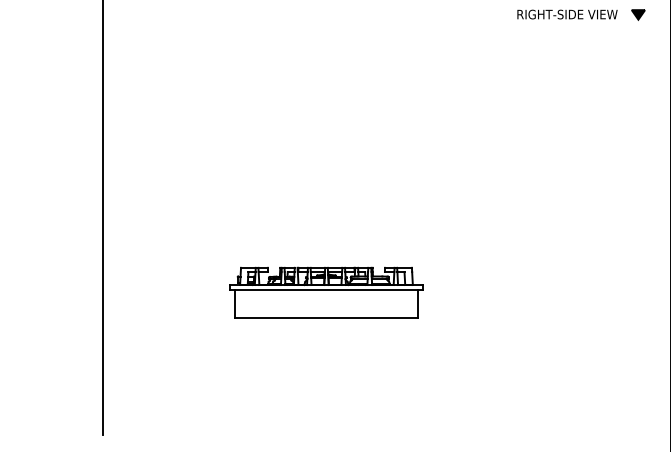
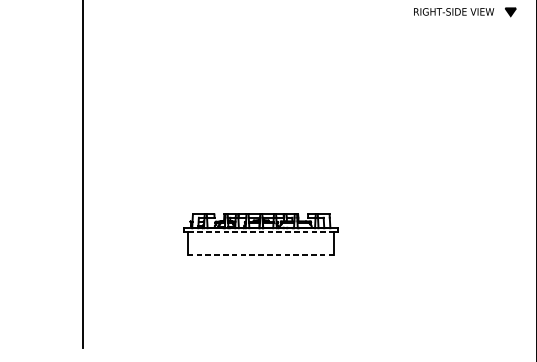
line: (326, 289) -> (261, 231), solid -> dashed
line: (325, 318) -> (260, 254), solid -> dashed

